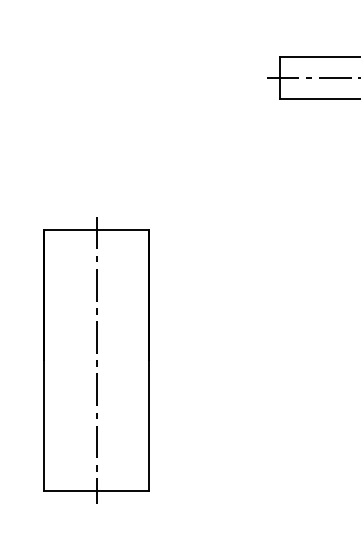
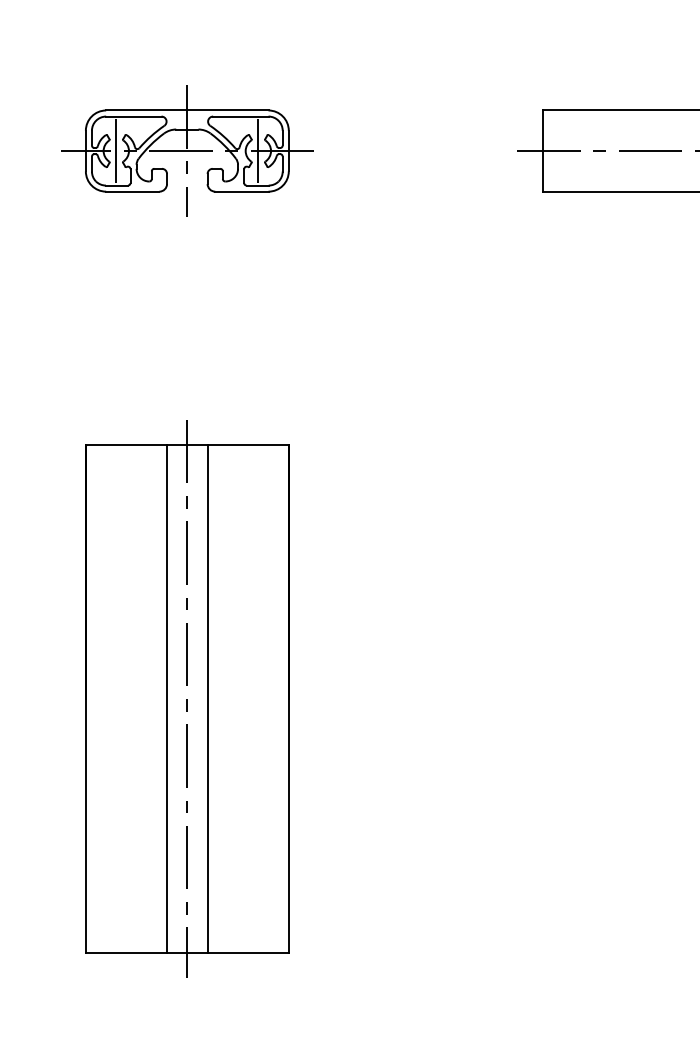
part: (96, 77) -> (187, 150), added
line: (86, 360) -> (167, 699), added
line: (107, 360) -> (208, 699), added

